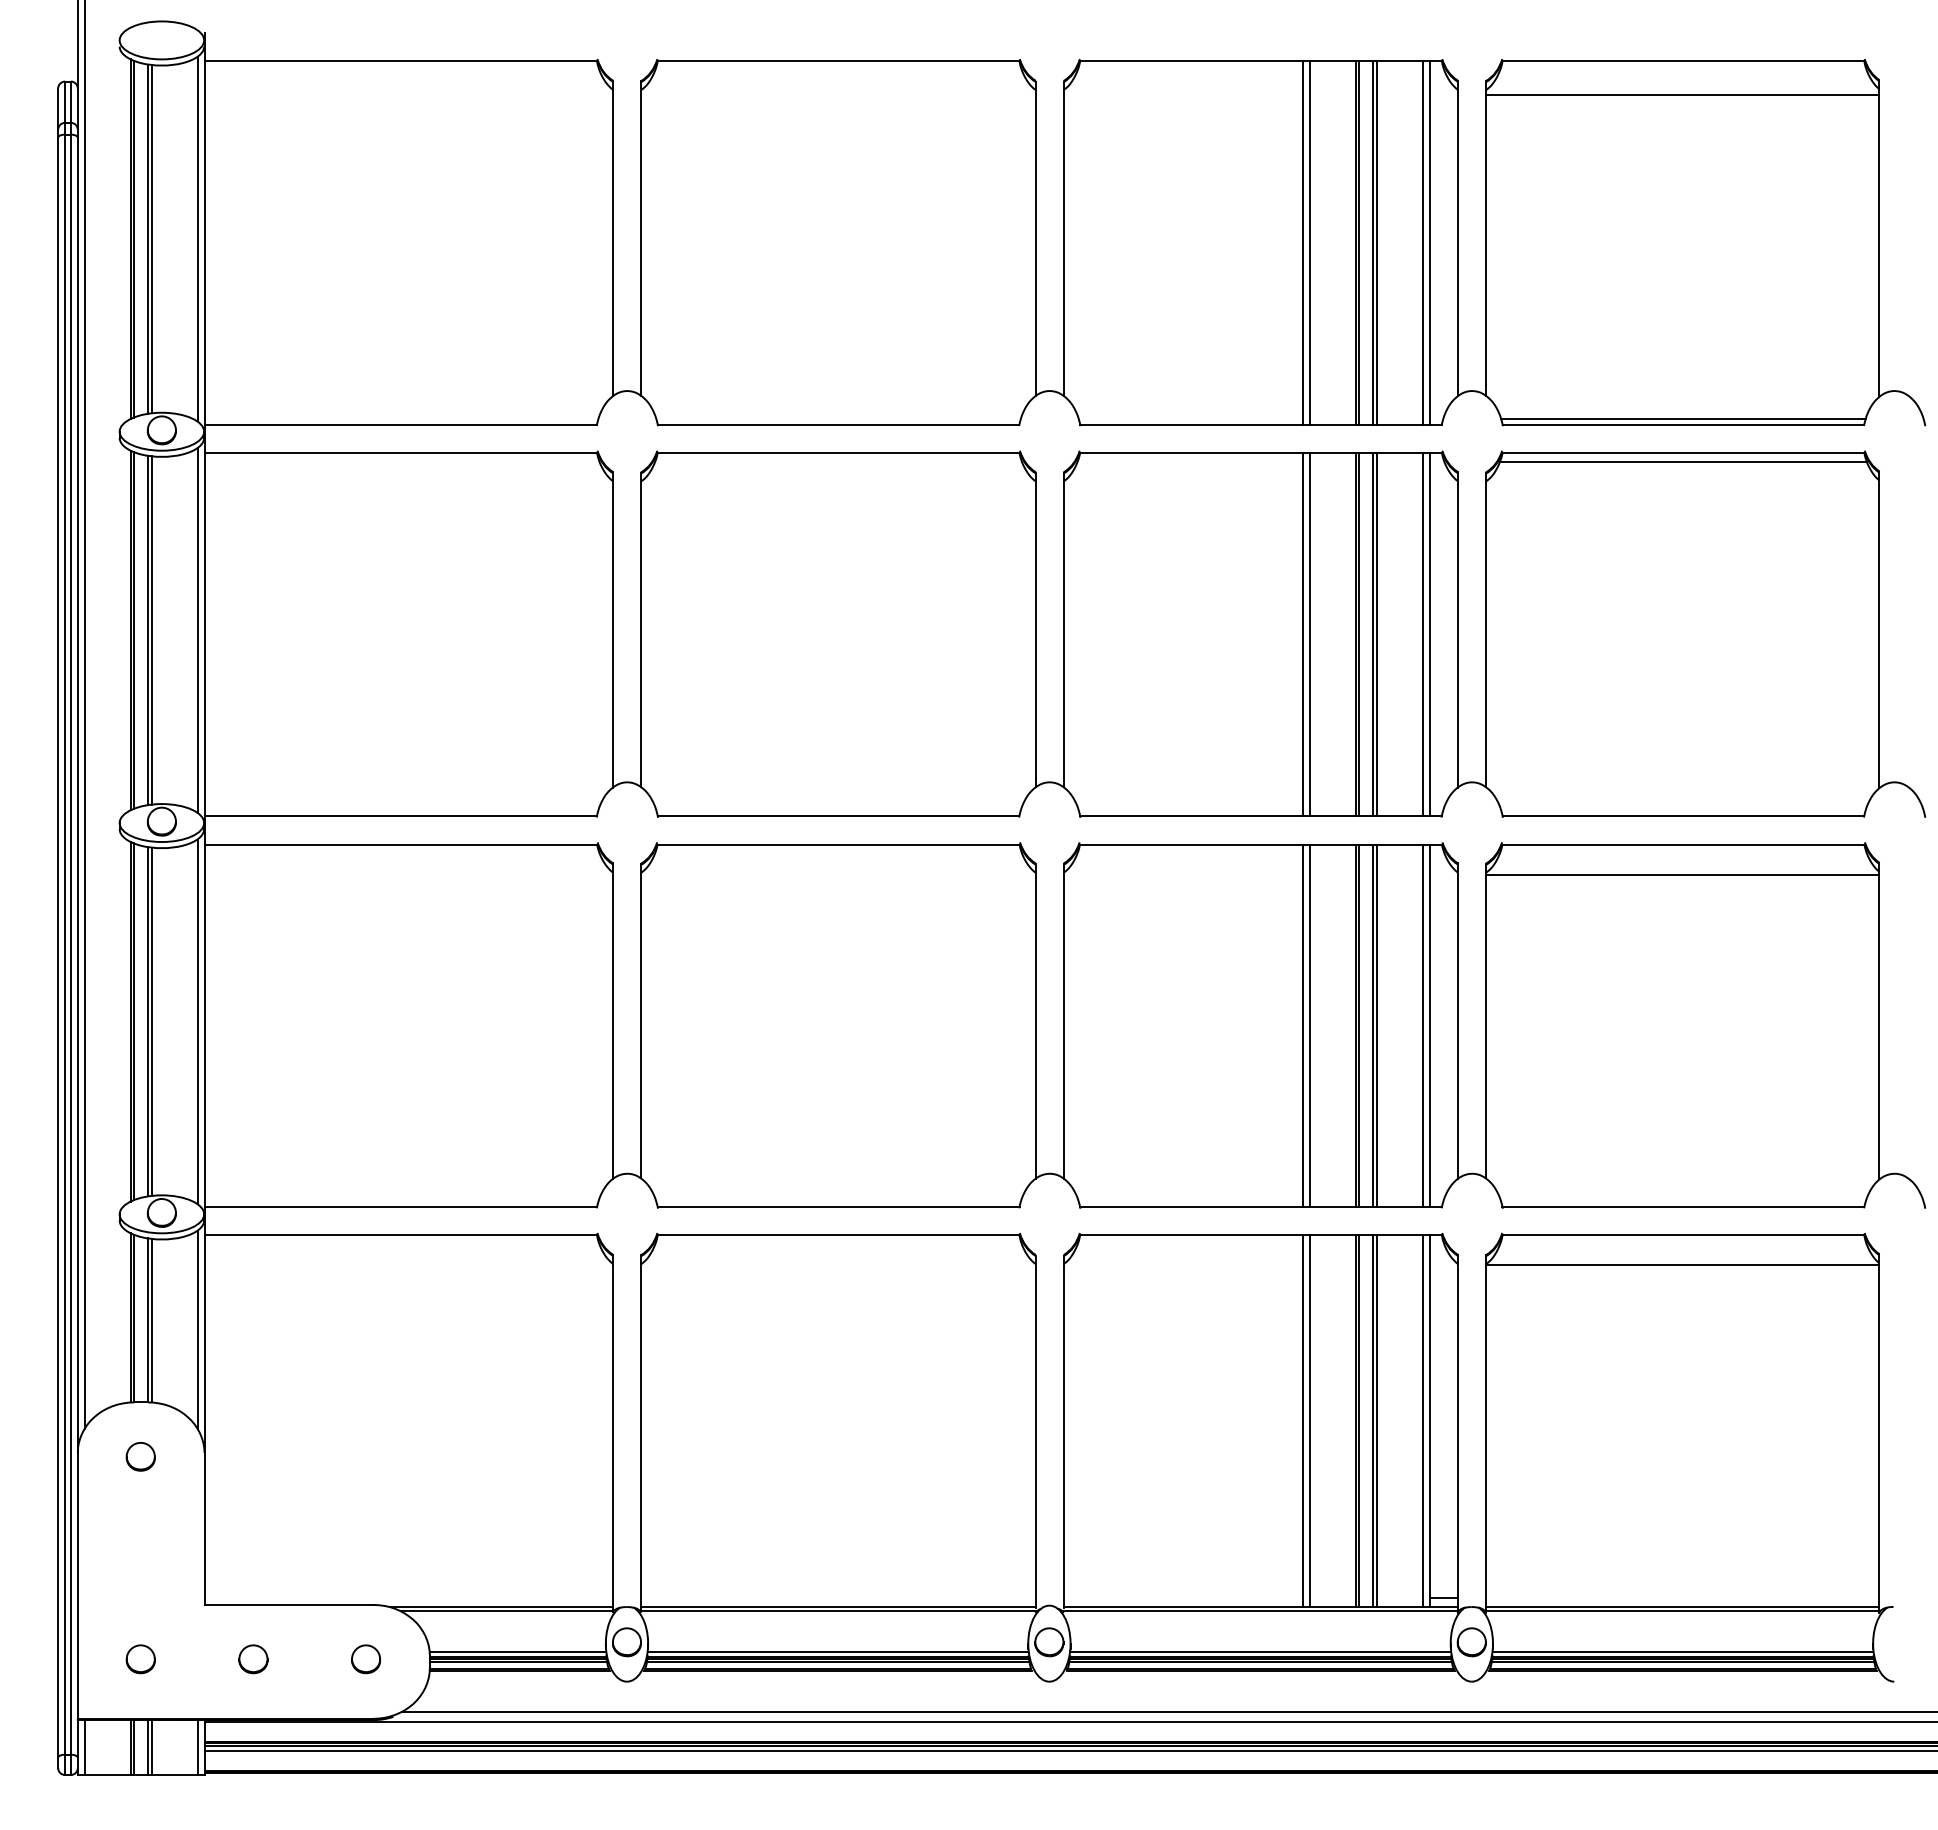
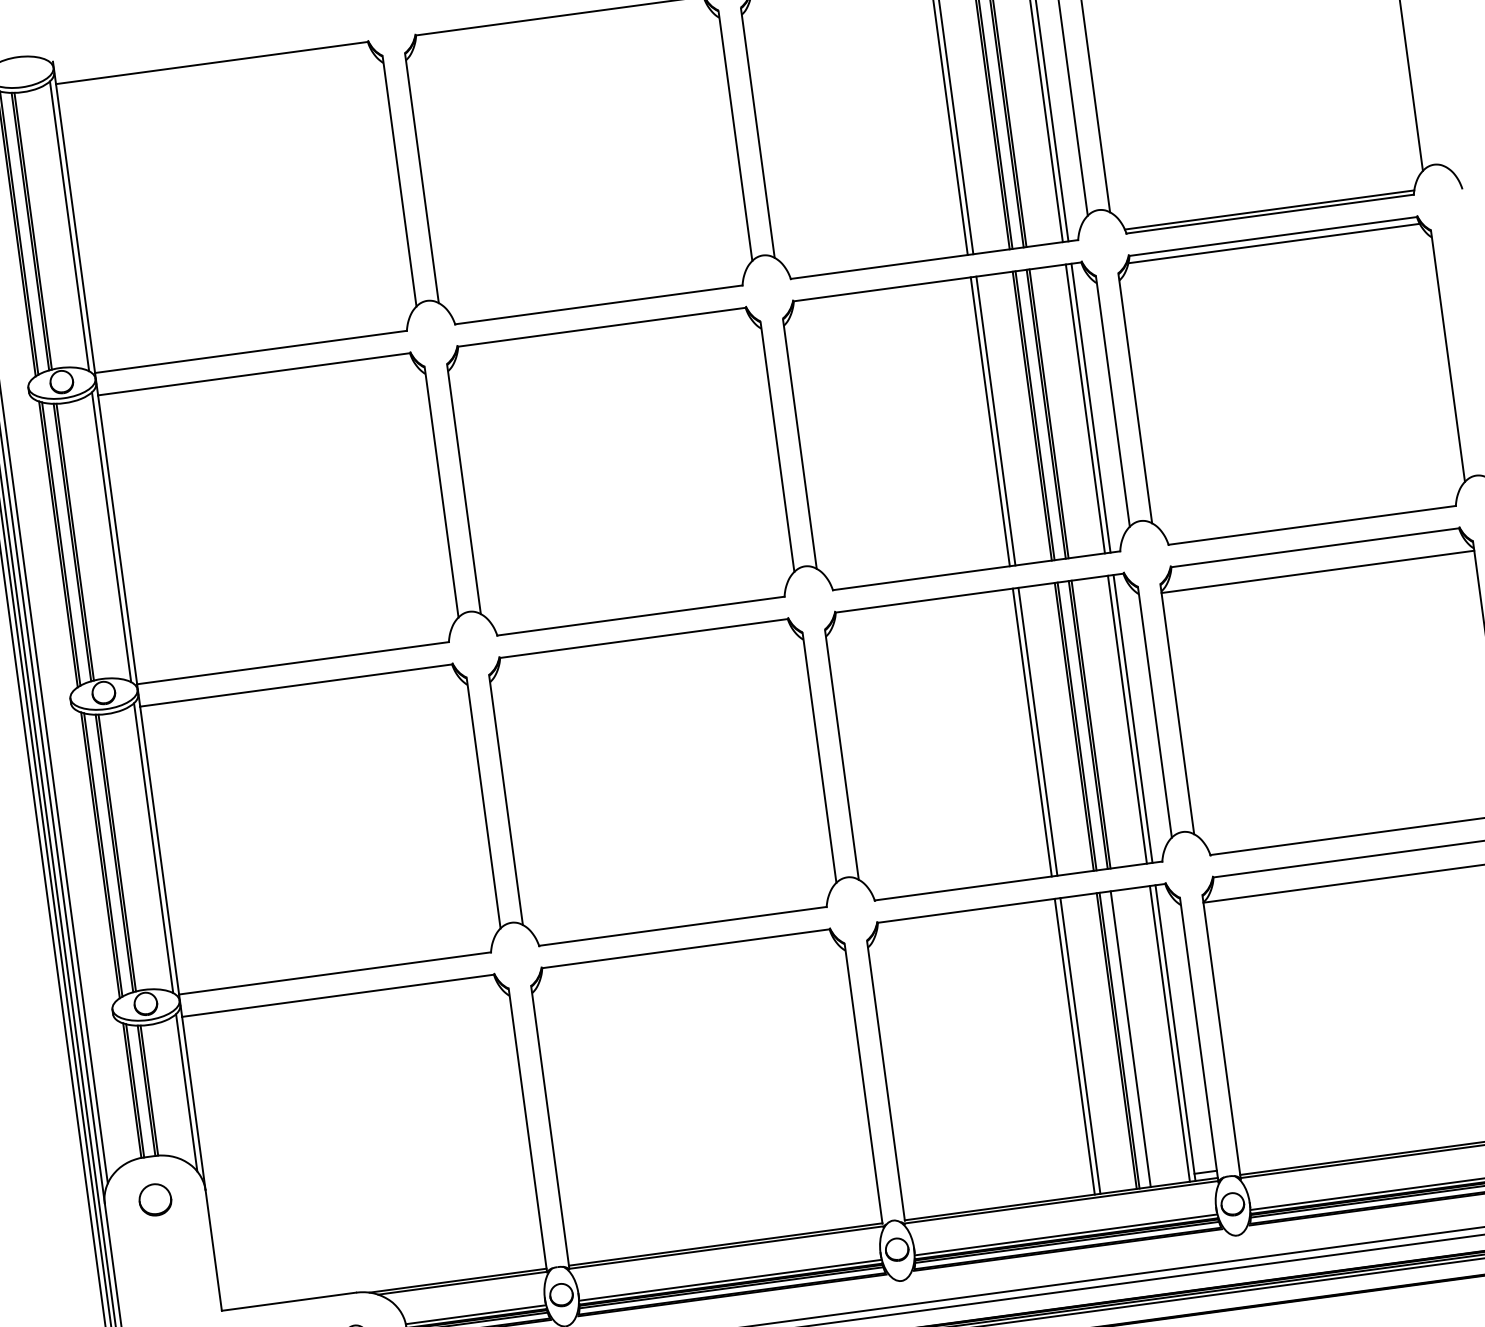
line: (1376, 1421) -> (1133, 1039), removed
part: (140, 1456) -> (155, 1199), size x1.4

